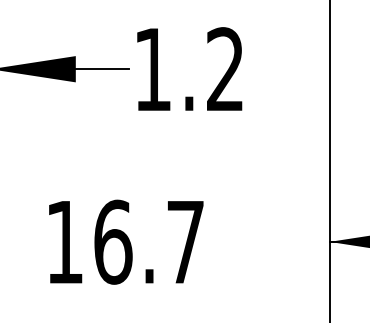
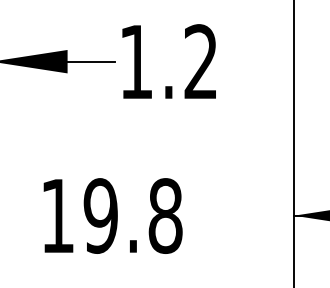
text: (148, 241) -> (132, 215), 16.7 -> 19.8

